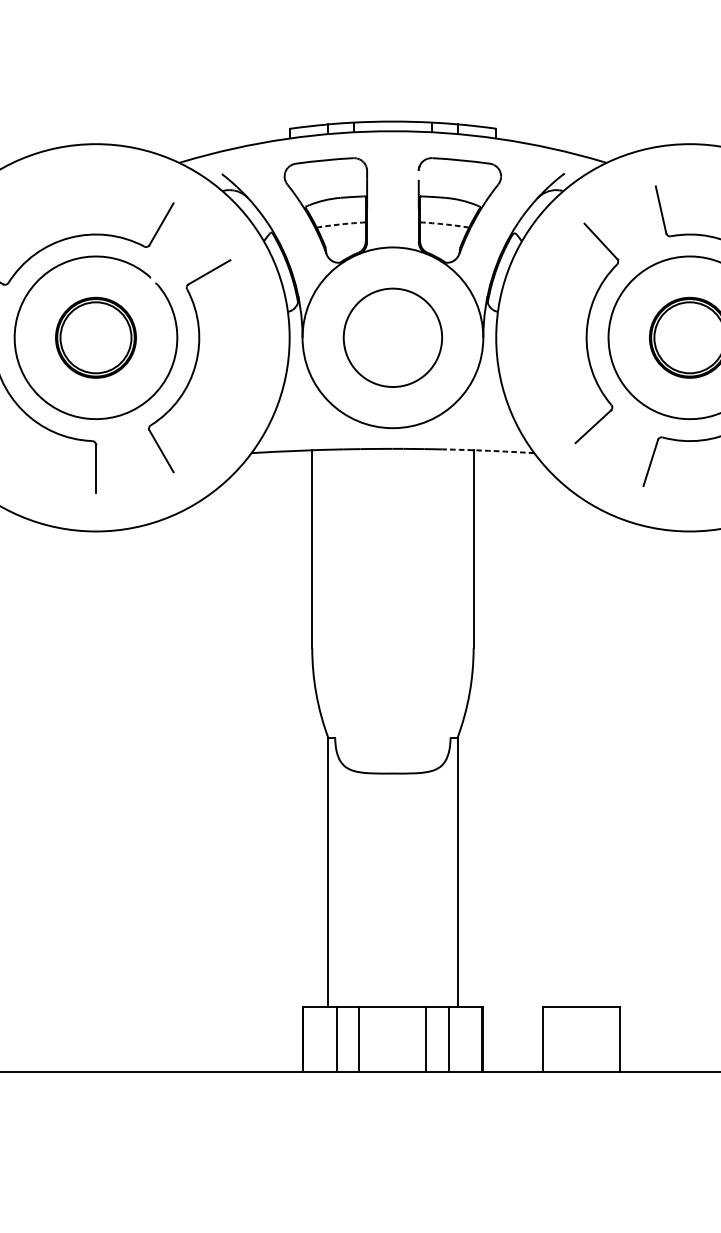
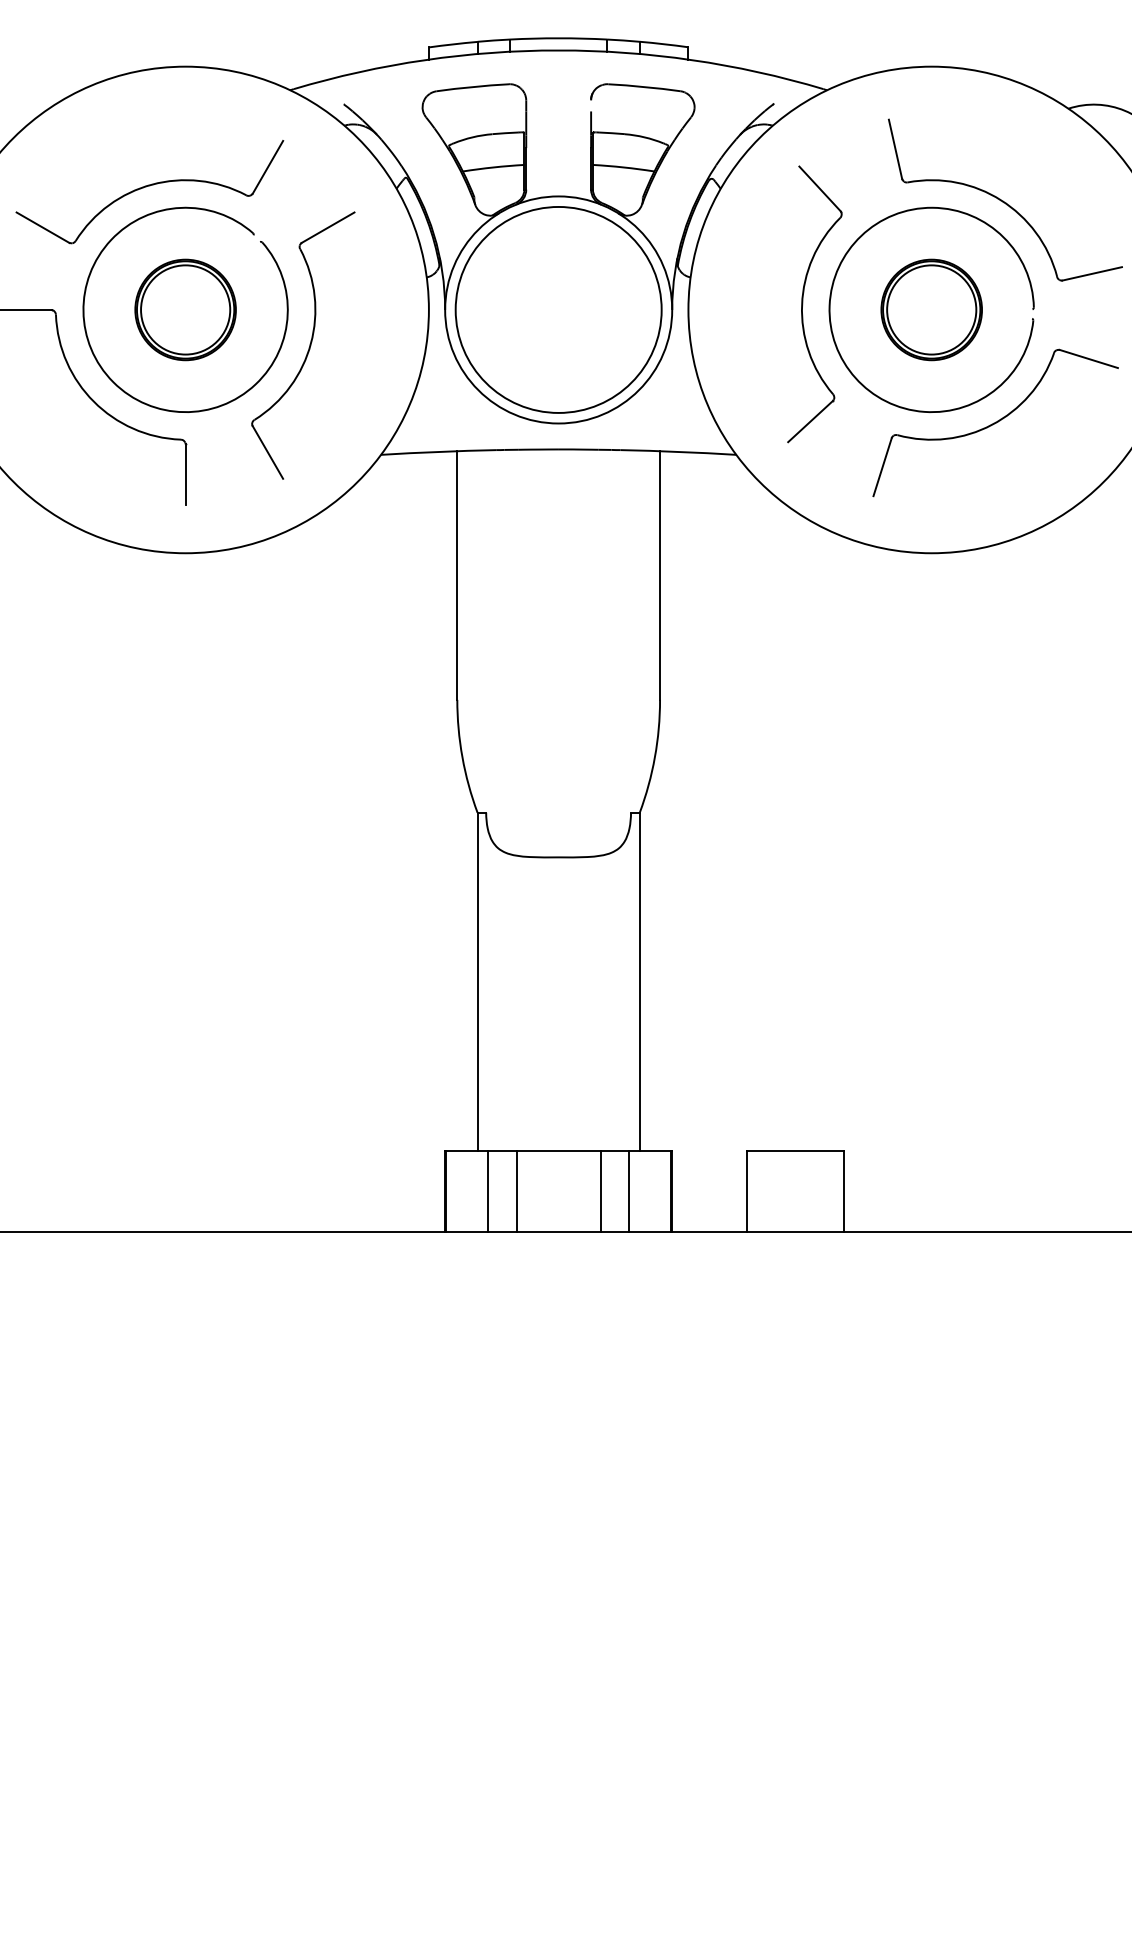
arc: (341, 224) -> (493, 167), dashed -> solid
arc: (444, 224) -> (623, 167), dashed -> solid
circle: (392, 337) -> (558, 309), size x1.67
arc: (488, 450) -> (678, 451), dashed -> solid

